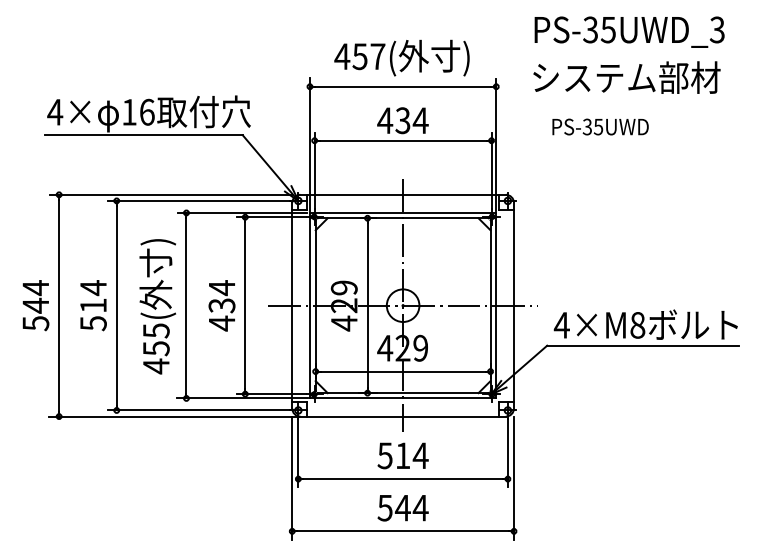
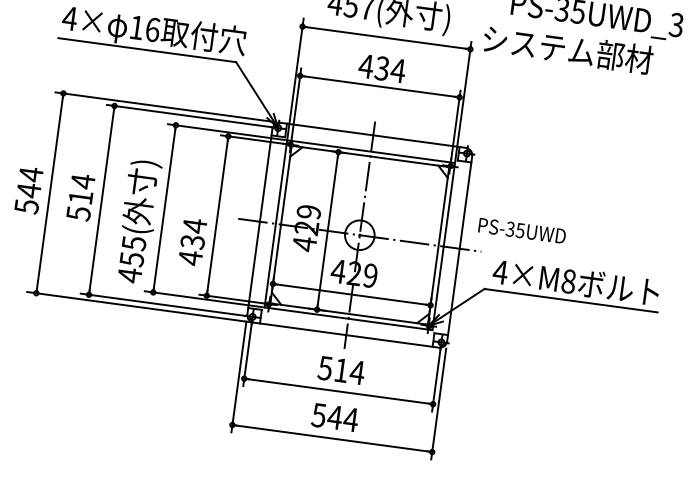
text: (626, 77) -> (567, 49), moved
text: (600, 126) -> (522, 230), moved
text: (221, 305) -> (192, 241), moved
text: (157, 306) -> (138, 221), moved

